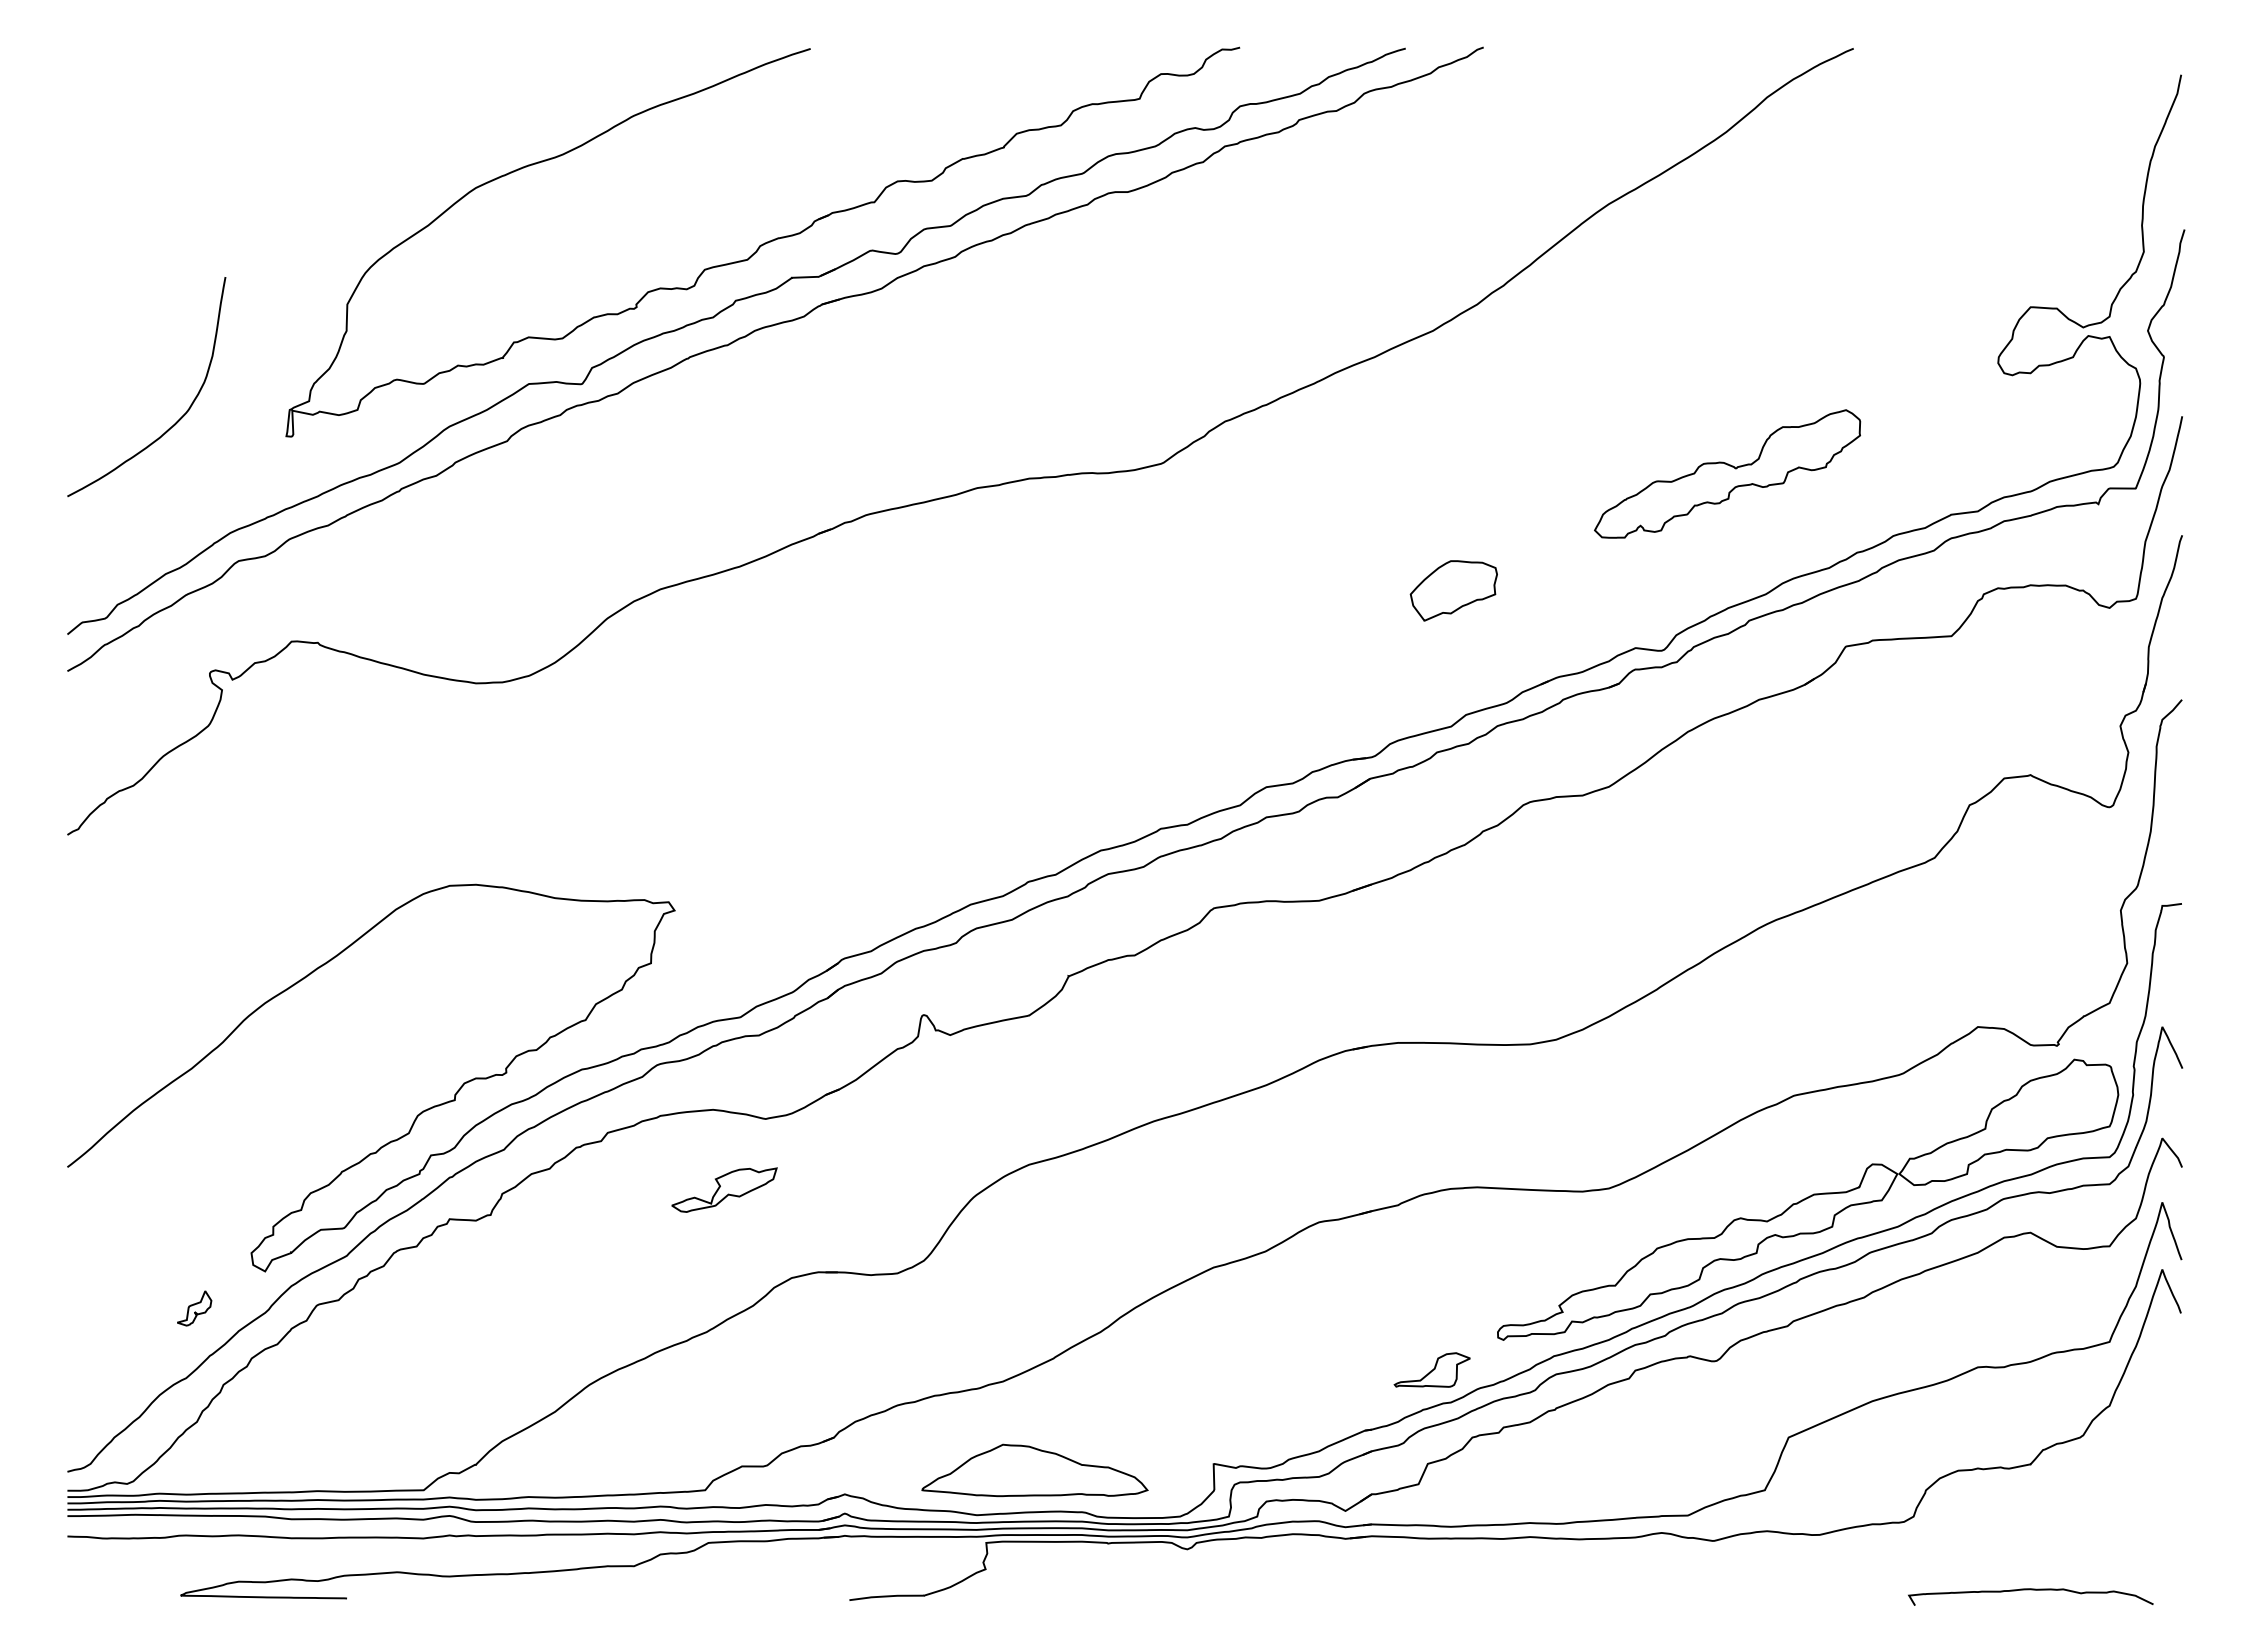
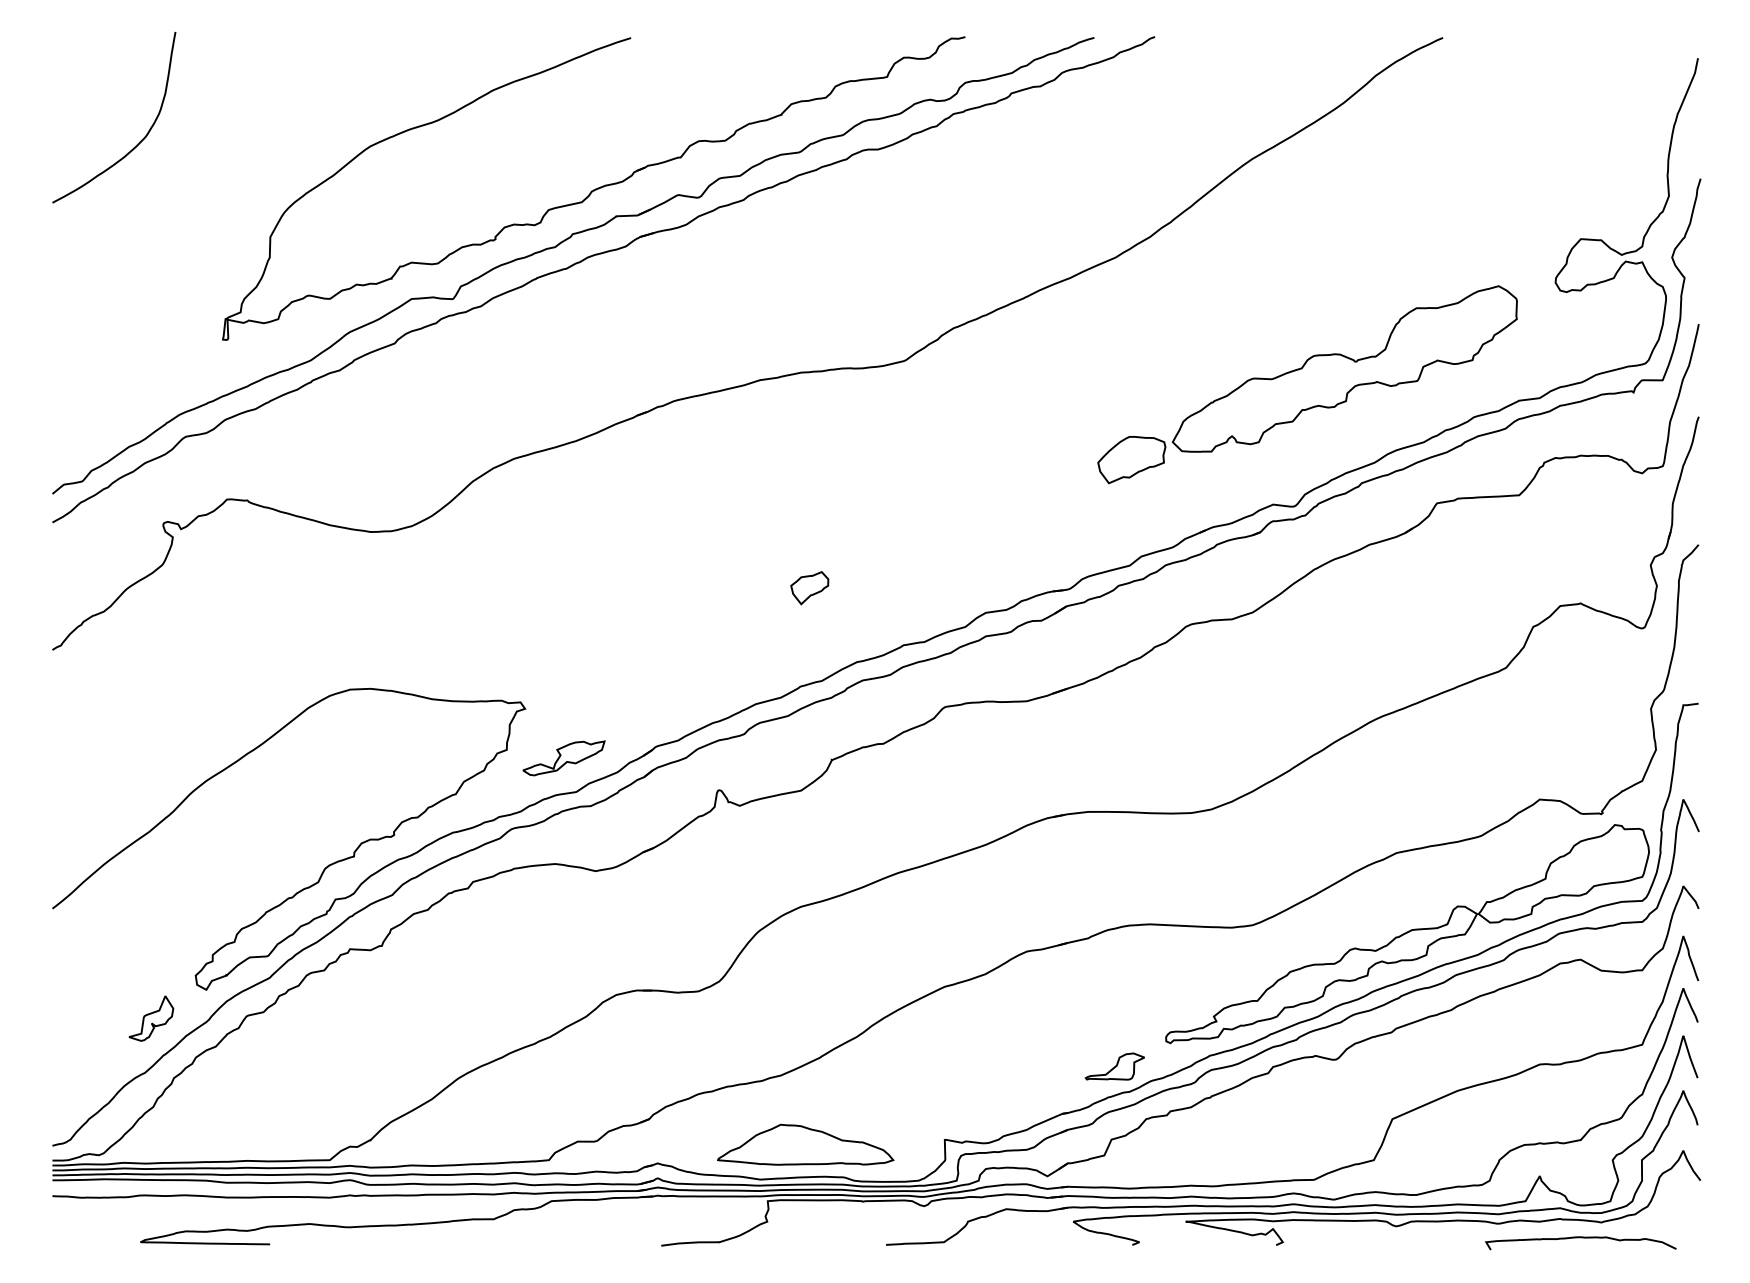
curve: (179, 418) -> (139, 142), moved
part: (1727, 473) -> (1344, 368), size x1.67
part: (1039, 755) -> (809, 588), added
part: (724, 1189) -> (563, 757), moved
part: (194, 1308) -> (151, 1018), size x1.67
part: (1661, 1546) -> (1293, 1203), added

